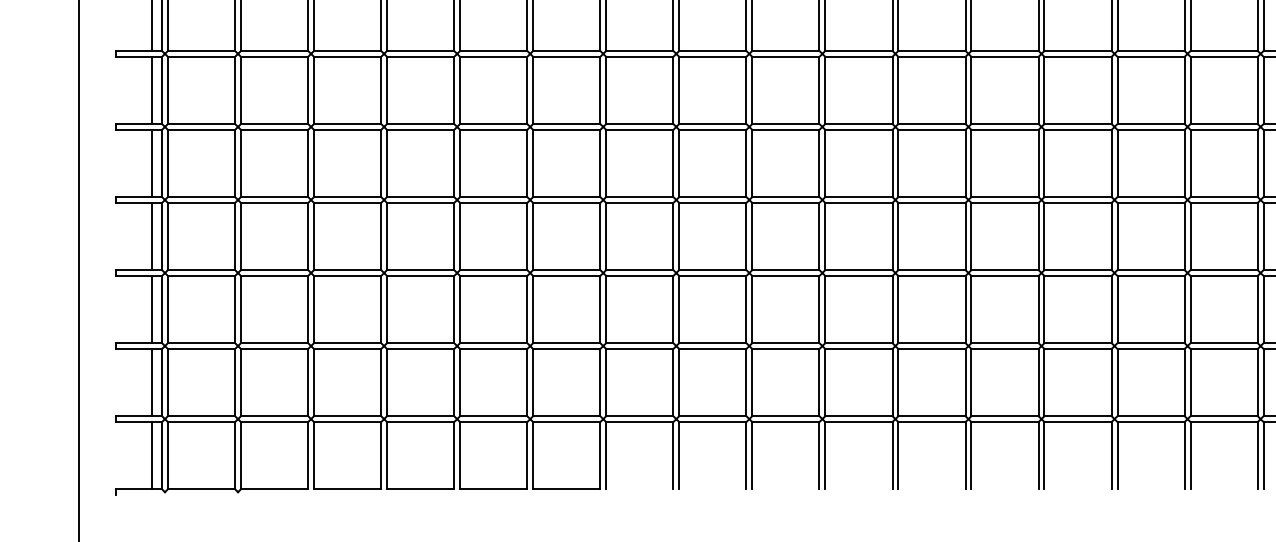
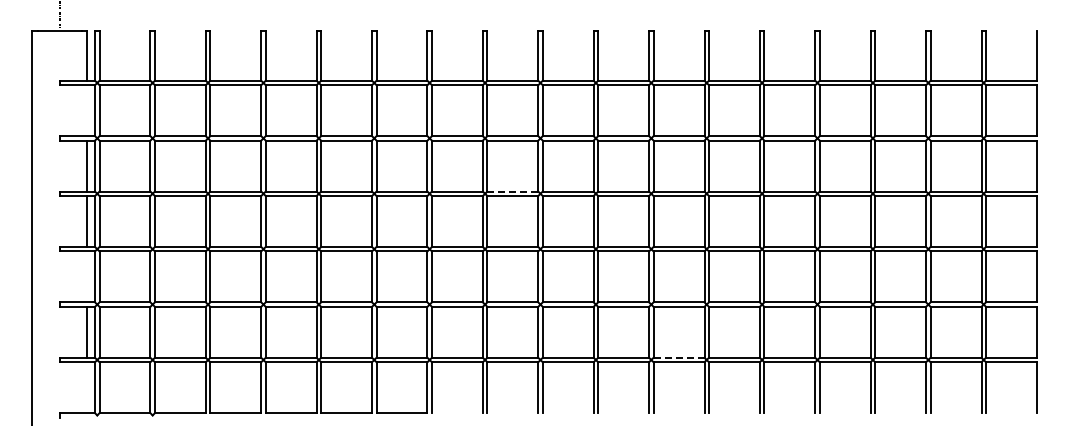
line: (152, 90) -> (87, 110), removed
line: (712, 196) -> (512, 191), solid -> dashed
line: (152, 309) -> (87, 276), removed
line: (931, 415) -> (678, 357), solid -> dashed
line: (152, 455) -> (87, 387), removed

